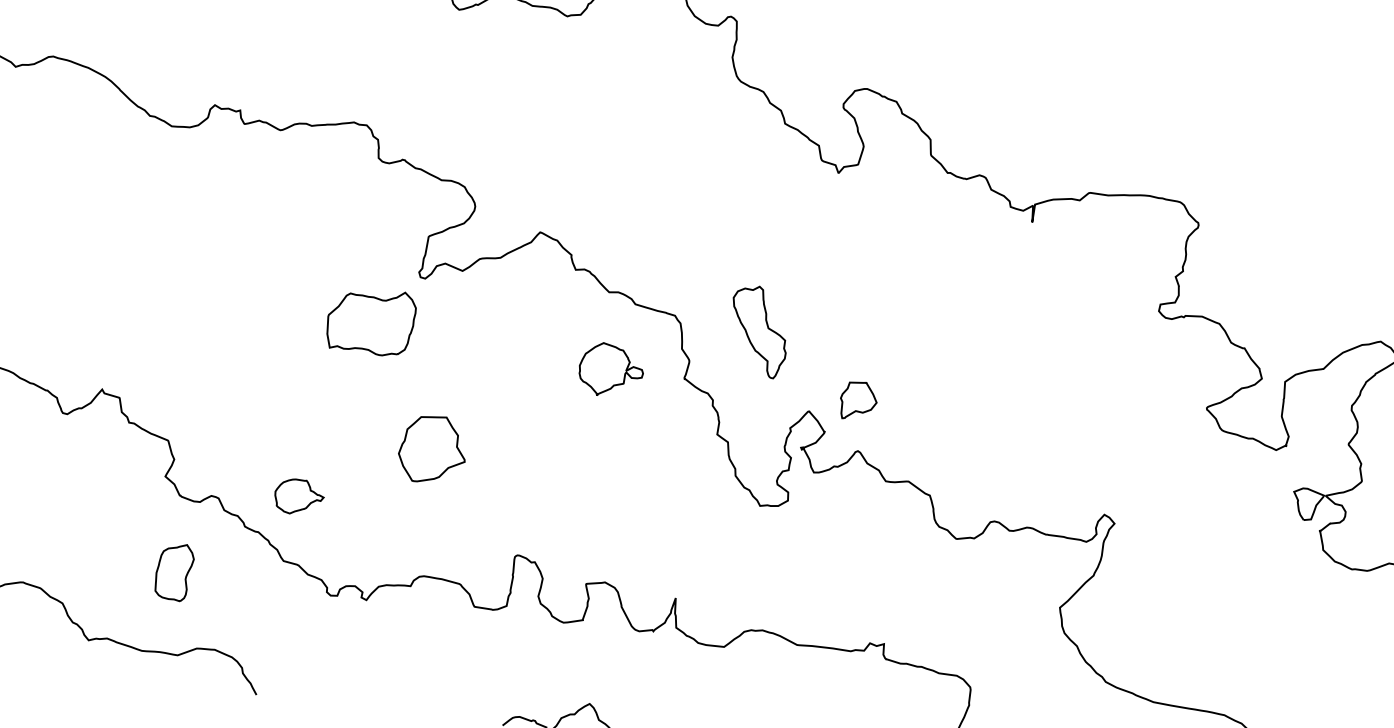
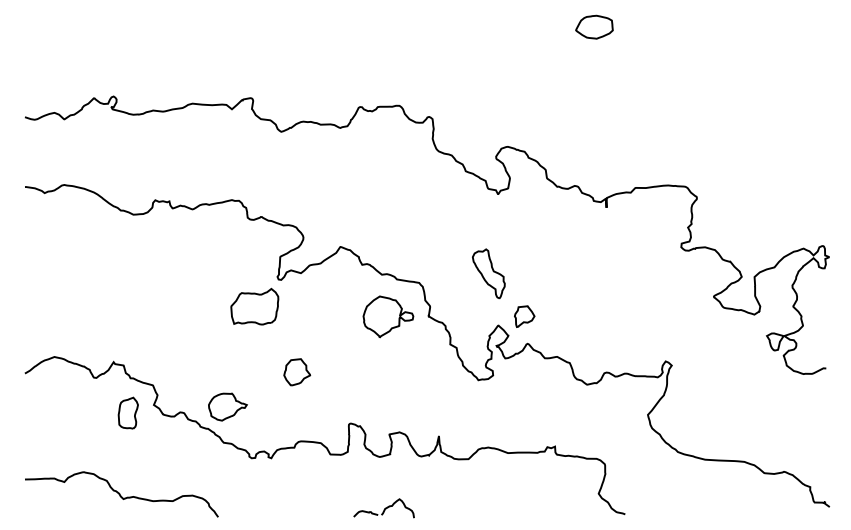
part: (758, 331) -> (488, 273), moved
part: (611, 369) -> (388, 316), size x1.43
part: (433, 450) -> (297, 372), size x0.71
part: (298, 496) -> (227, 406), size x1.43
part: (173, 570) -> (127, 412), moved

